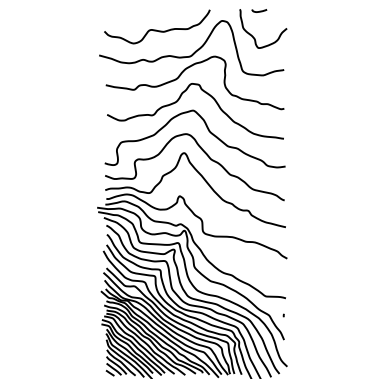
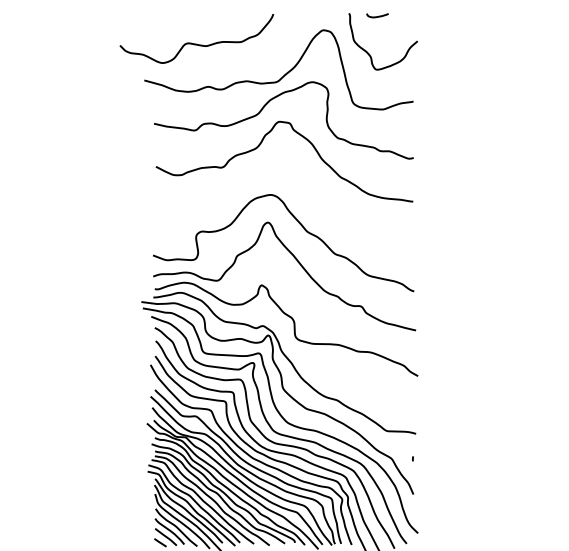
curve: (156, 29) -> (195, 42), moved
curve: (208, 131) -> (303, 191), removed

